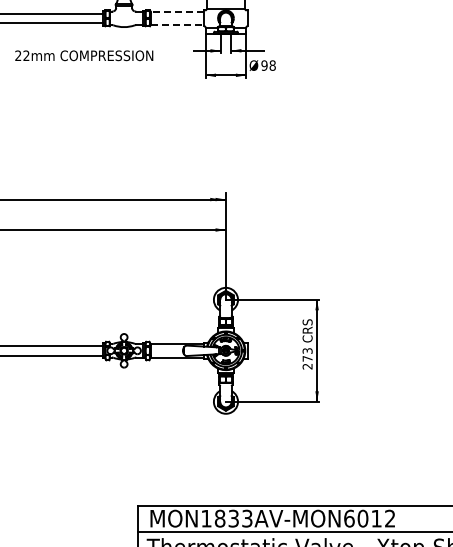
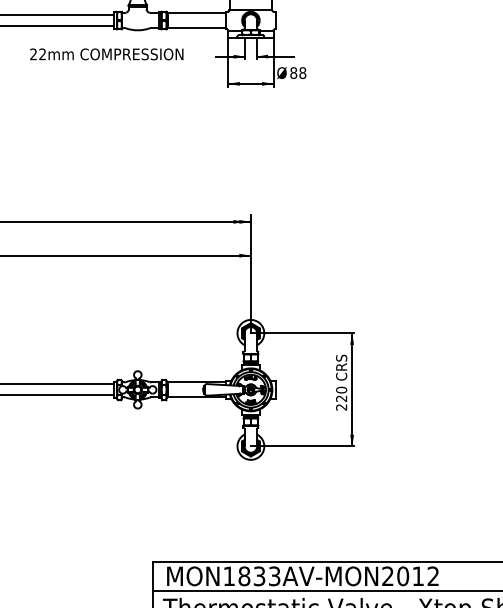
line: (176, 11) -> (195, 12), dashed -> solid
line: (177, 25) -> (197, 28), dashed -> solid
text: (84, 55) -> (107, 54), moved
text: (264, 65) -> (293, 72), 98 -> 88
text: (307, 354) -> (341, 393), 273 -> 220
text: (349, 518) -> (388, 576), MON1833AV-MON6012 -> MON1833AV-MON2012

